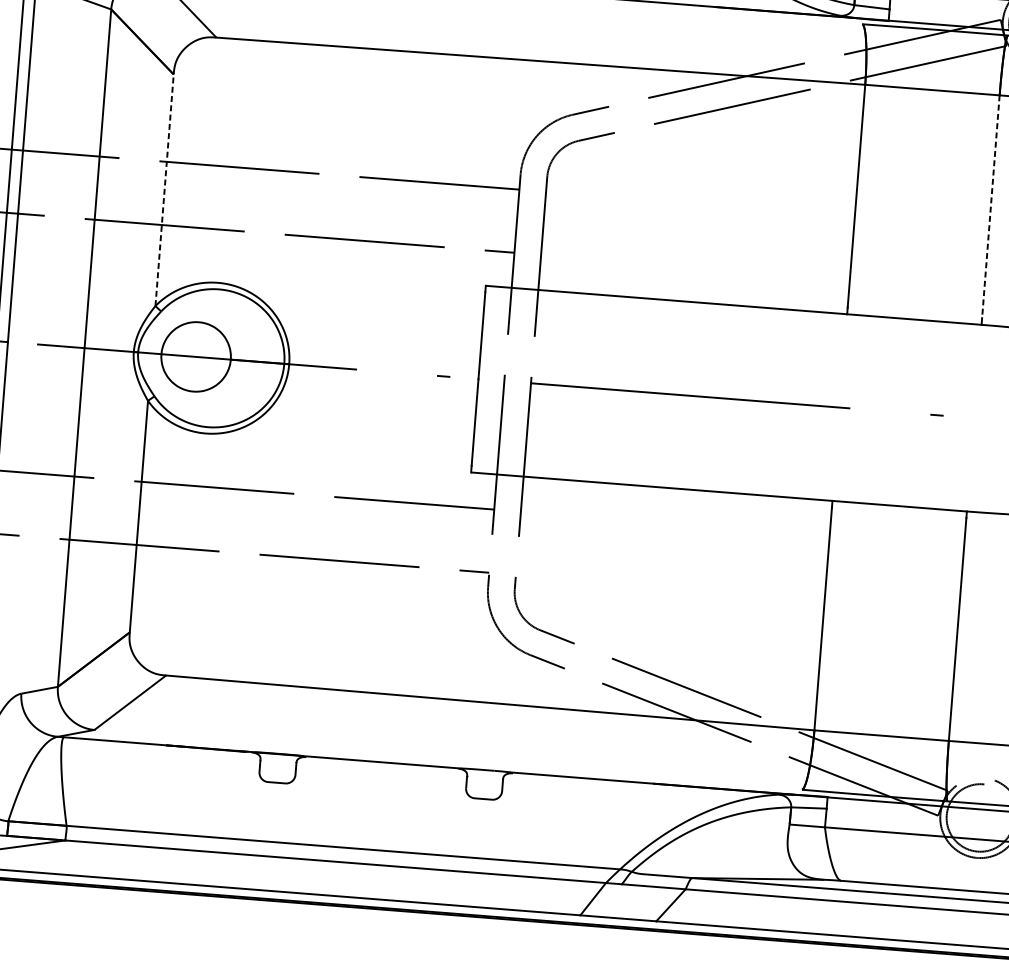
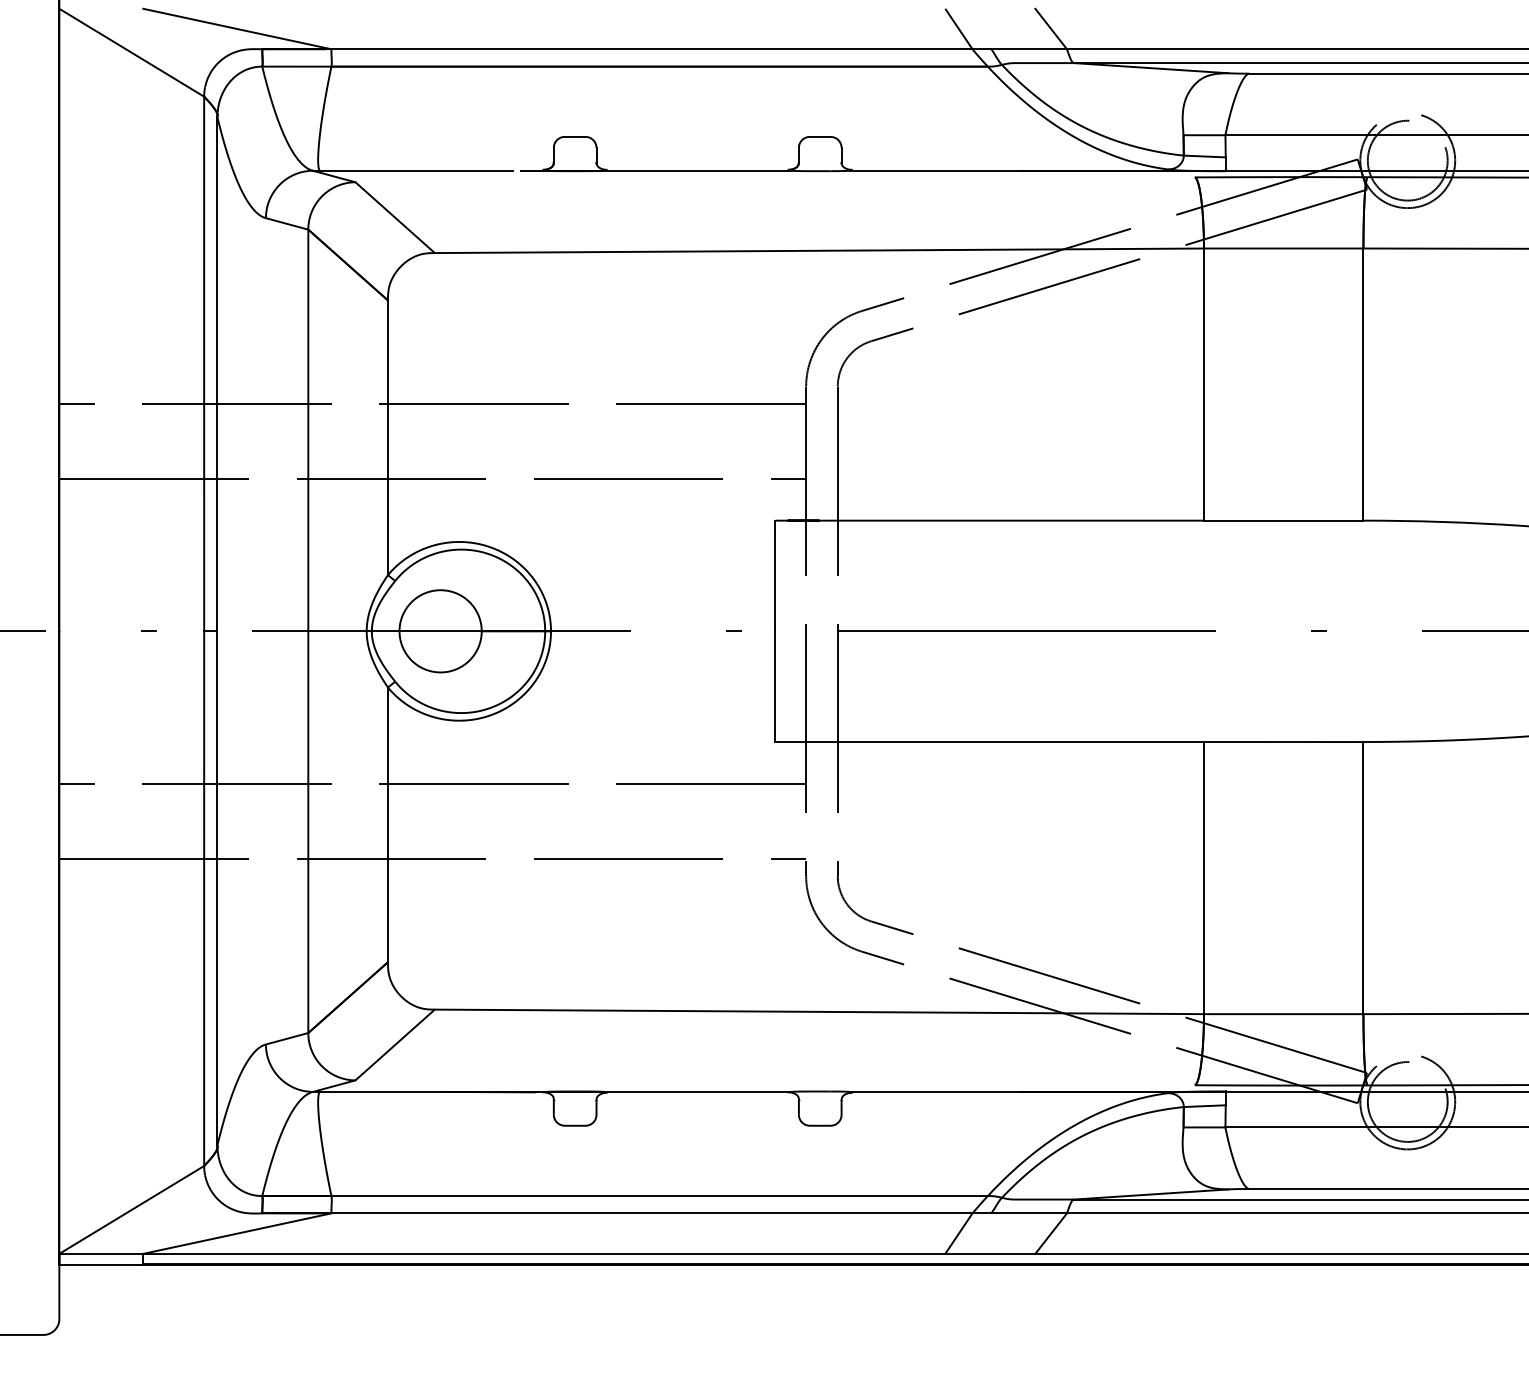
line: (164, 189) -> (387, 437), dashed -> solid
line: (990, 207) -> (1363, 381), dashed -> solid

